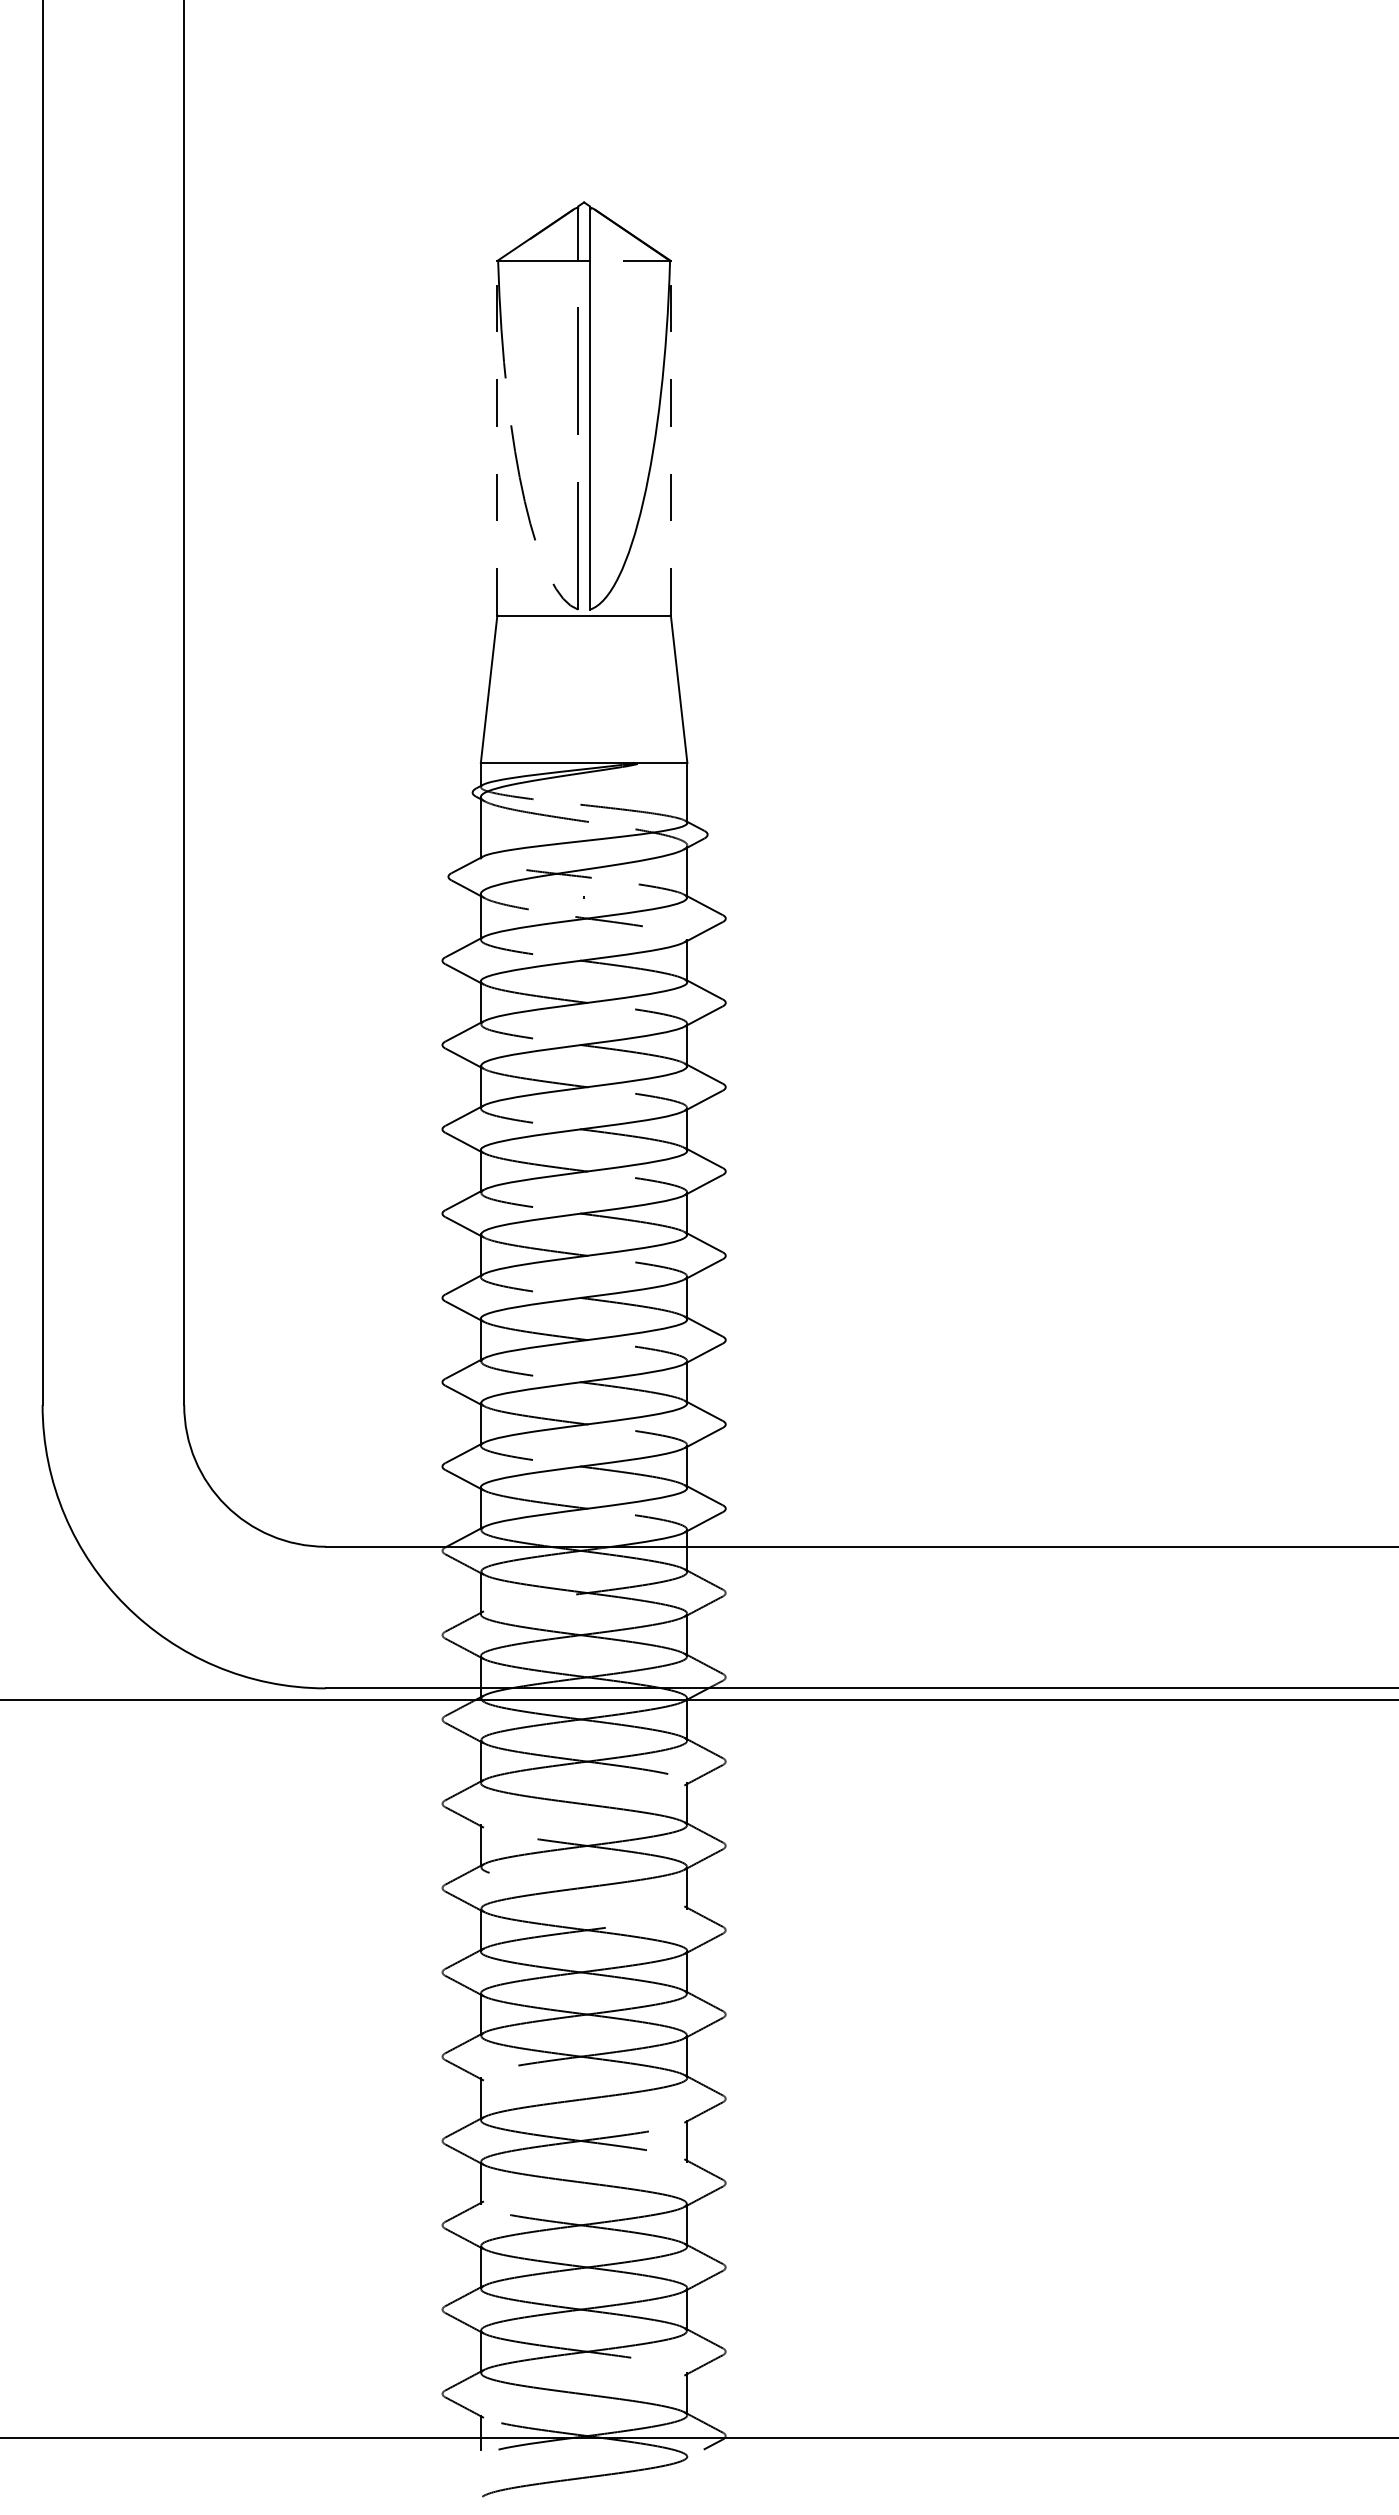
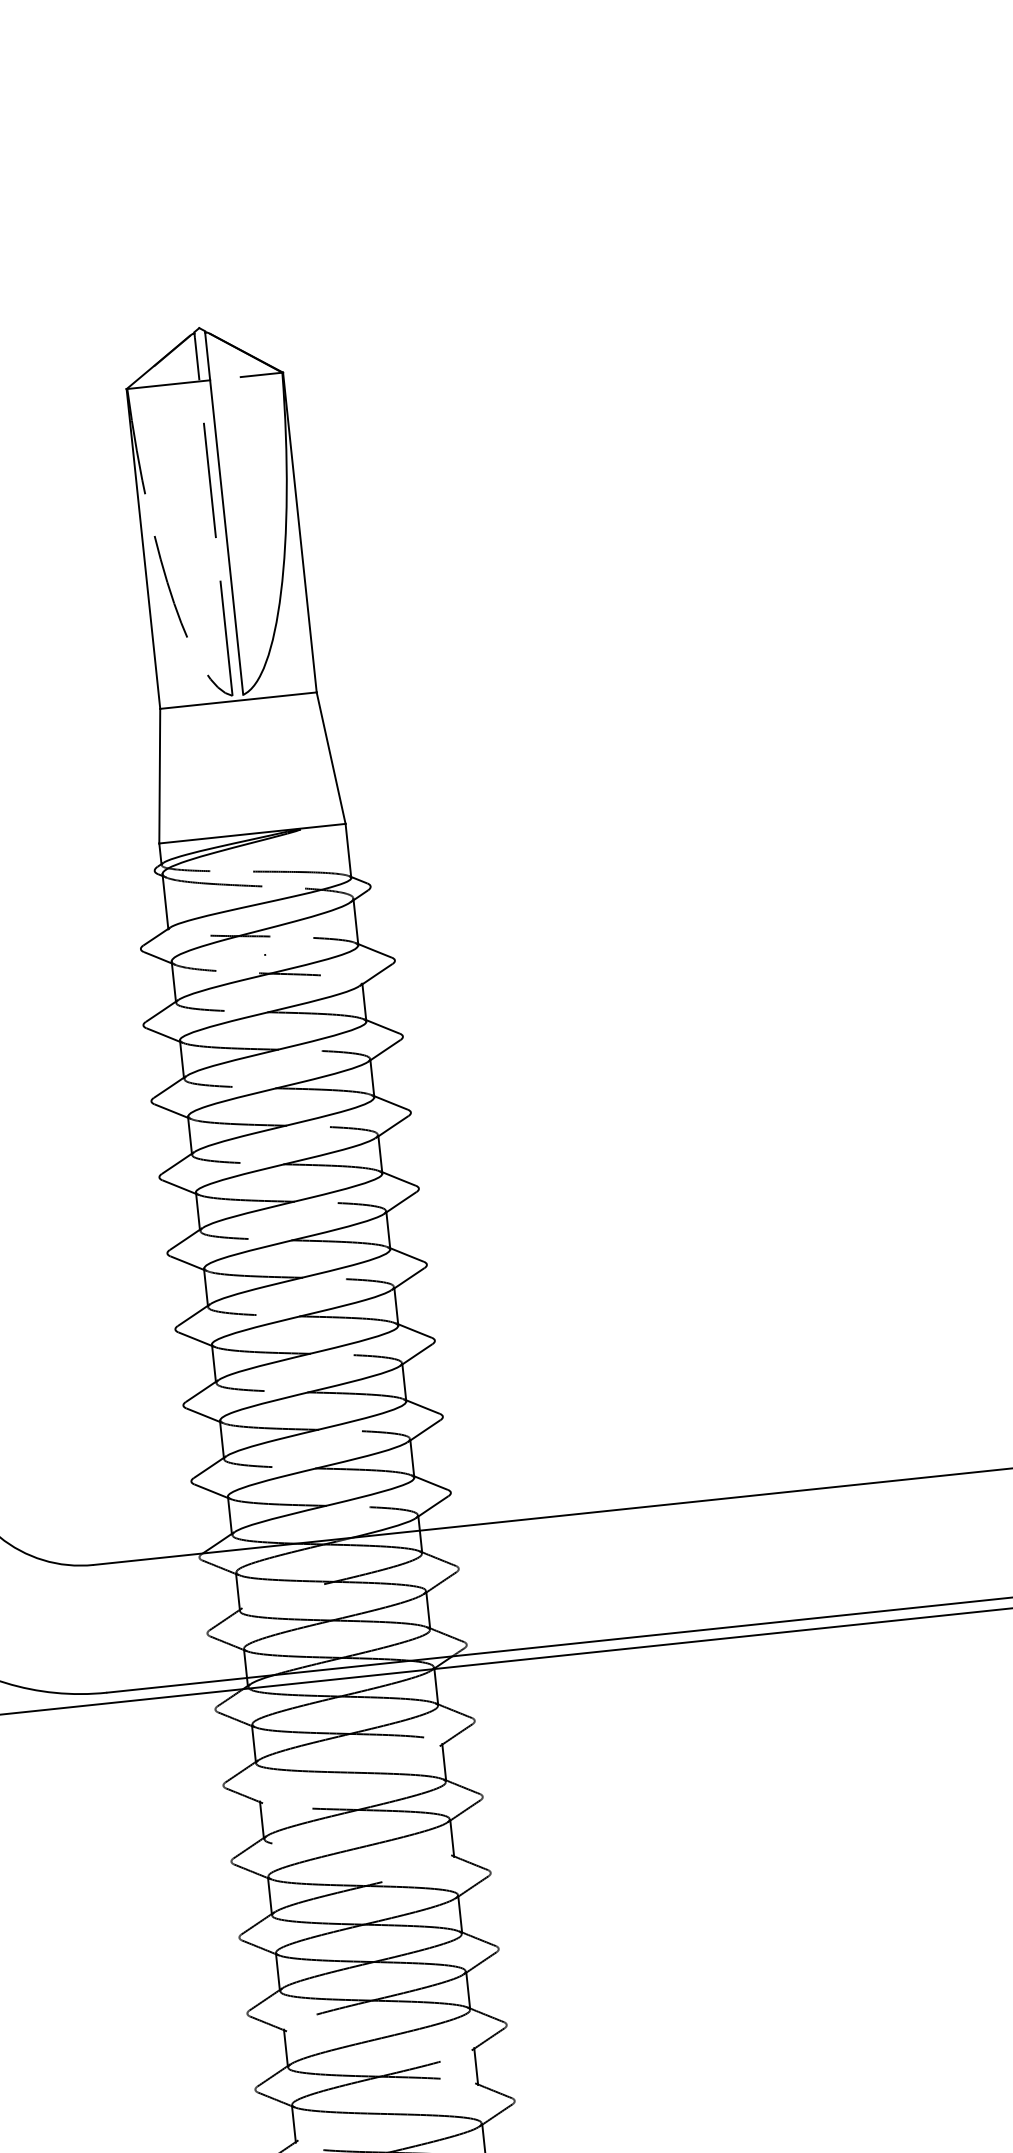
line: (497, 437) -> (143, 548), dashed -> solid
line: (670, 437) -> (299, 531), dashed -> solid

